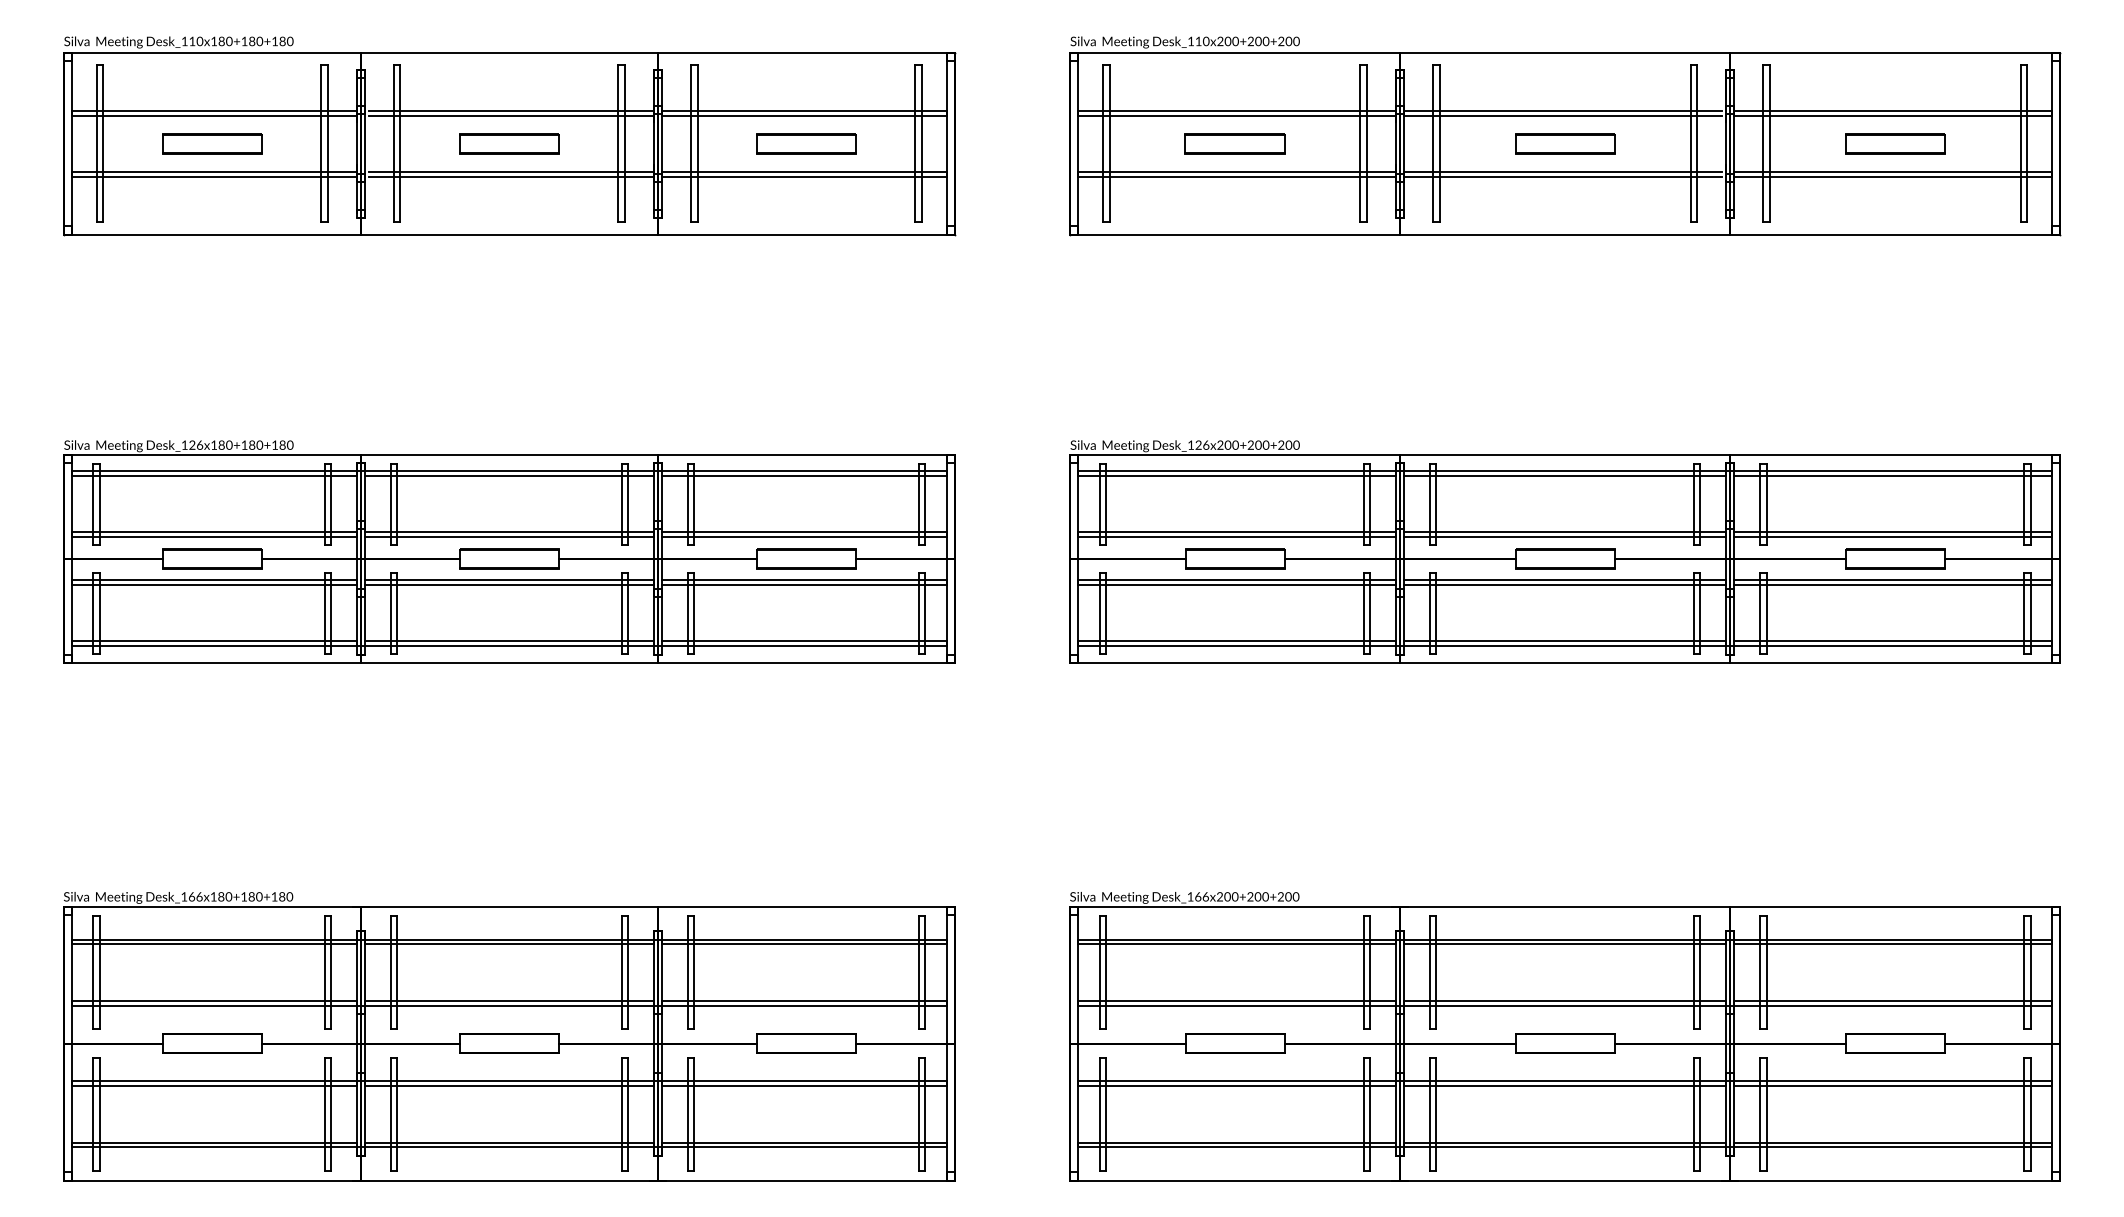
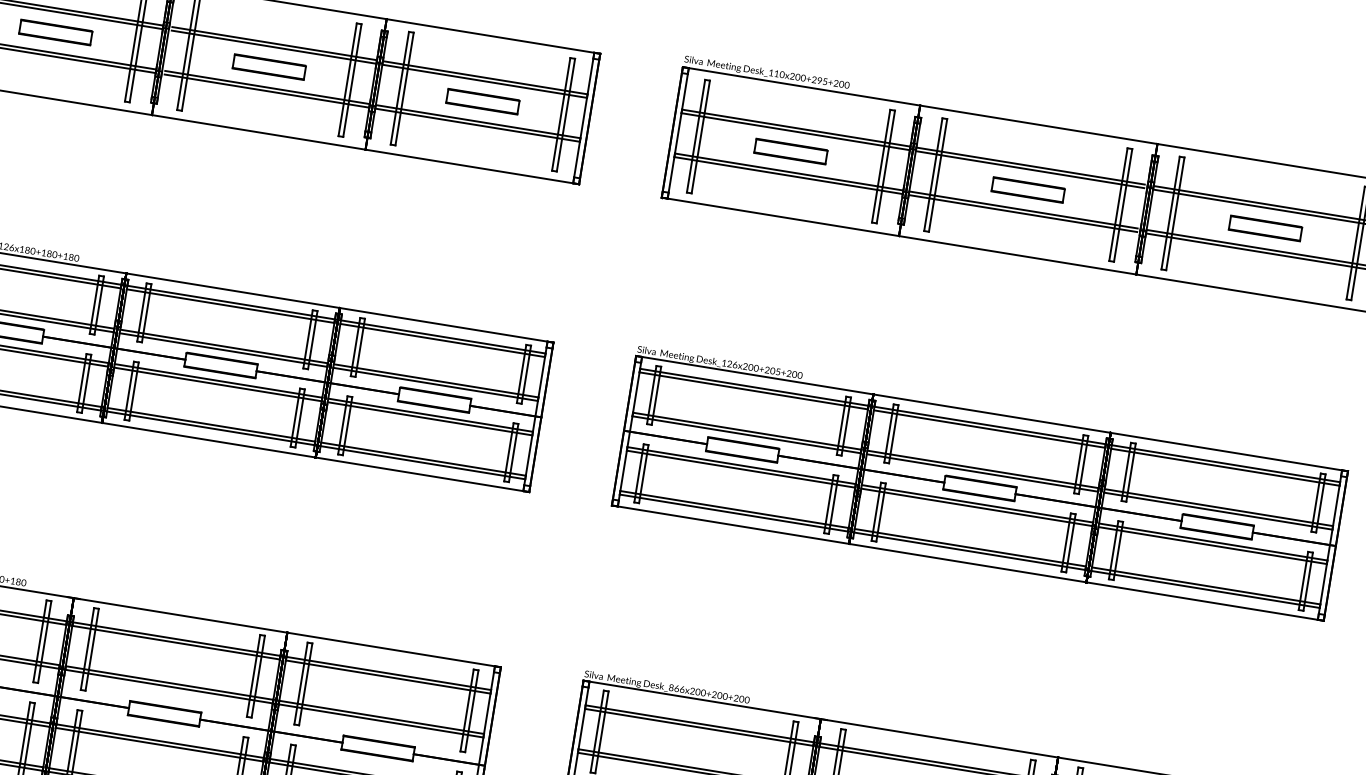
text: (1262, 41) -> (822, 81), Desk_110x200+200+200 -> Desk_110x200+295+200
text: (1265, 444) -> (777, 371), Desk_126x200+200+200 -> Desk_126x200+205+200
text: (1190, 896) -> (671, 687), Desk_166x200+200+200 -> Desk_866x200+200+200

